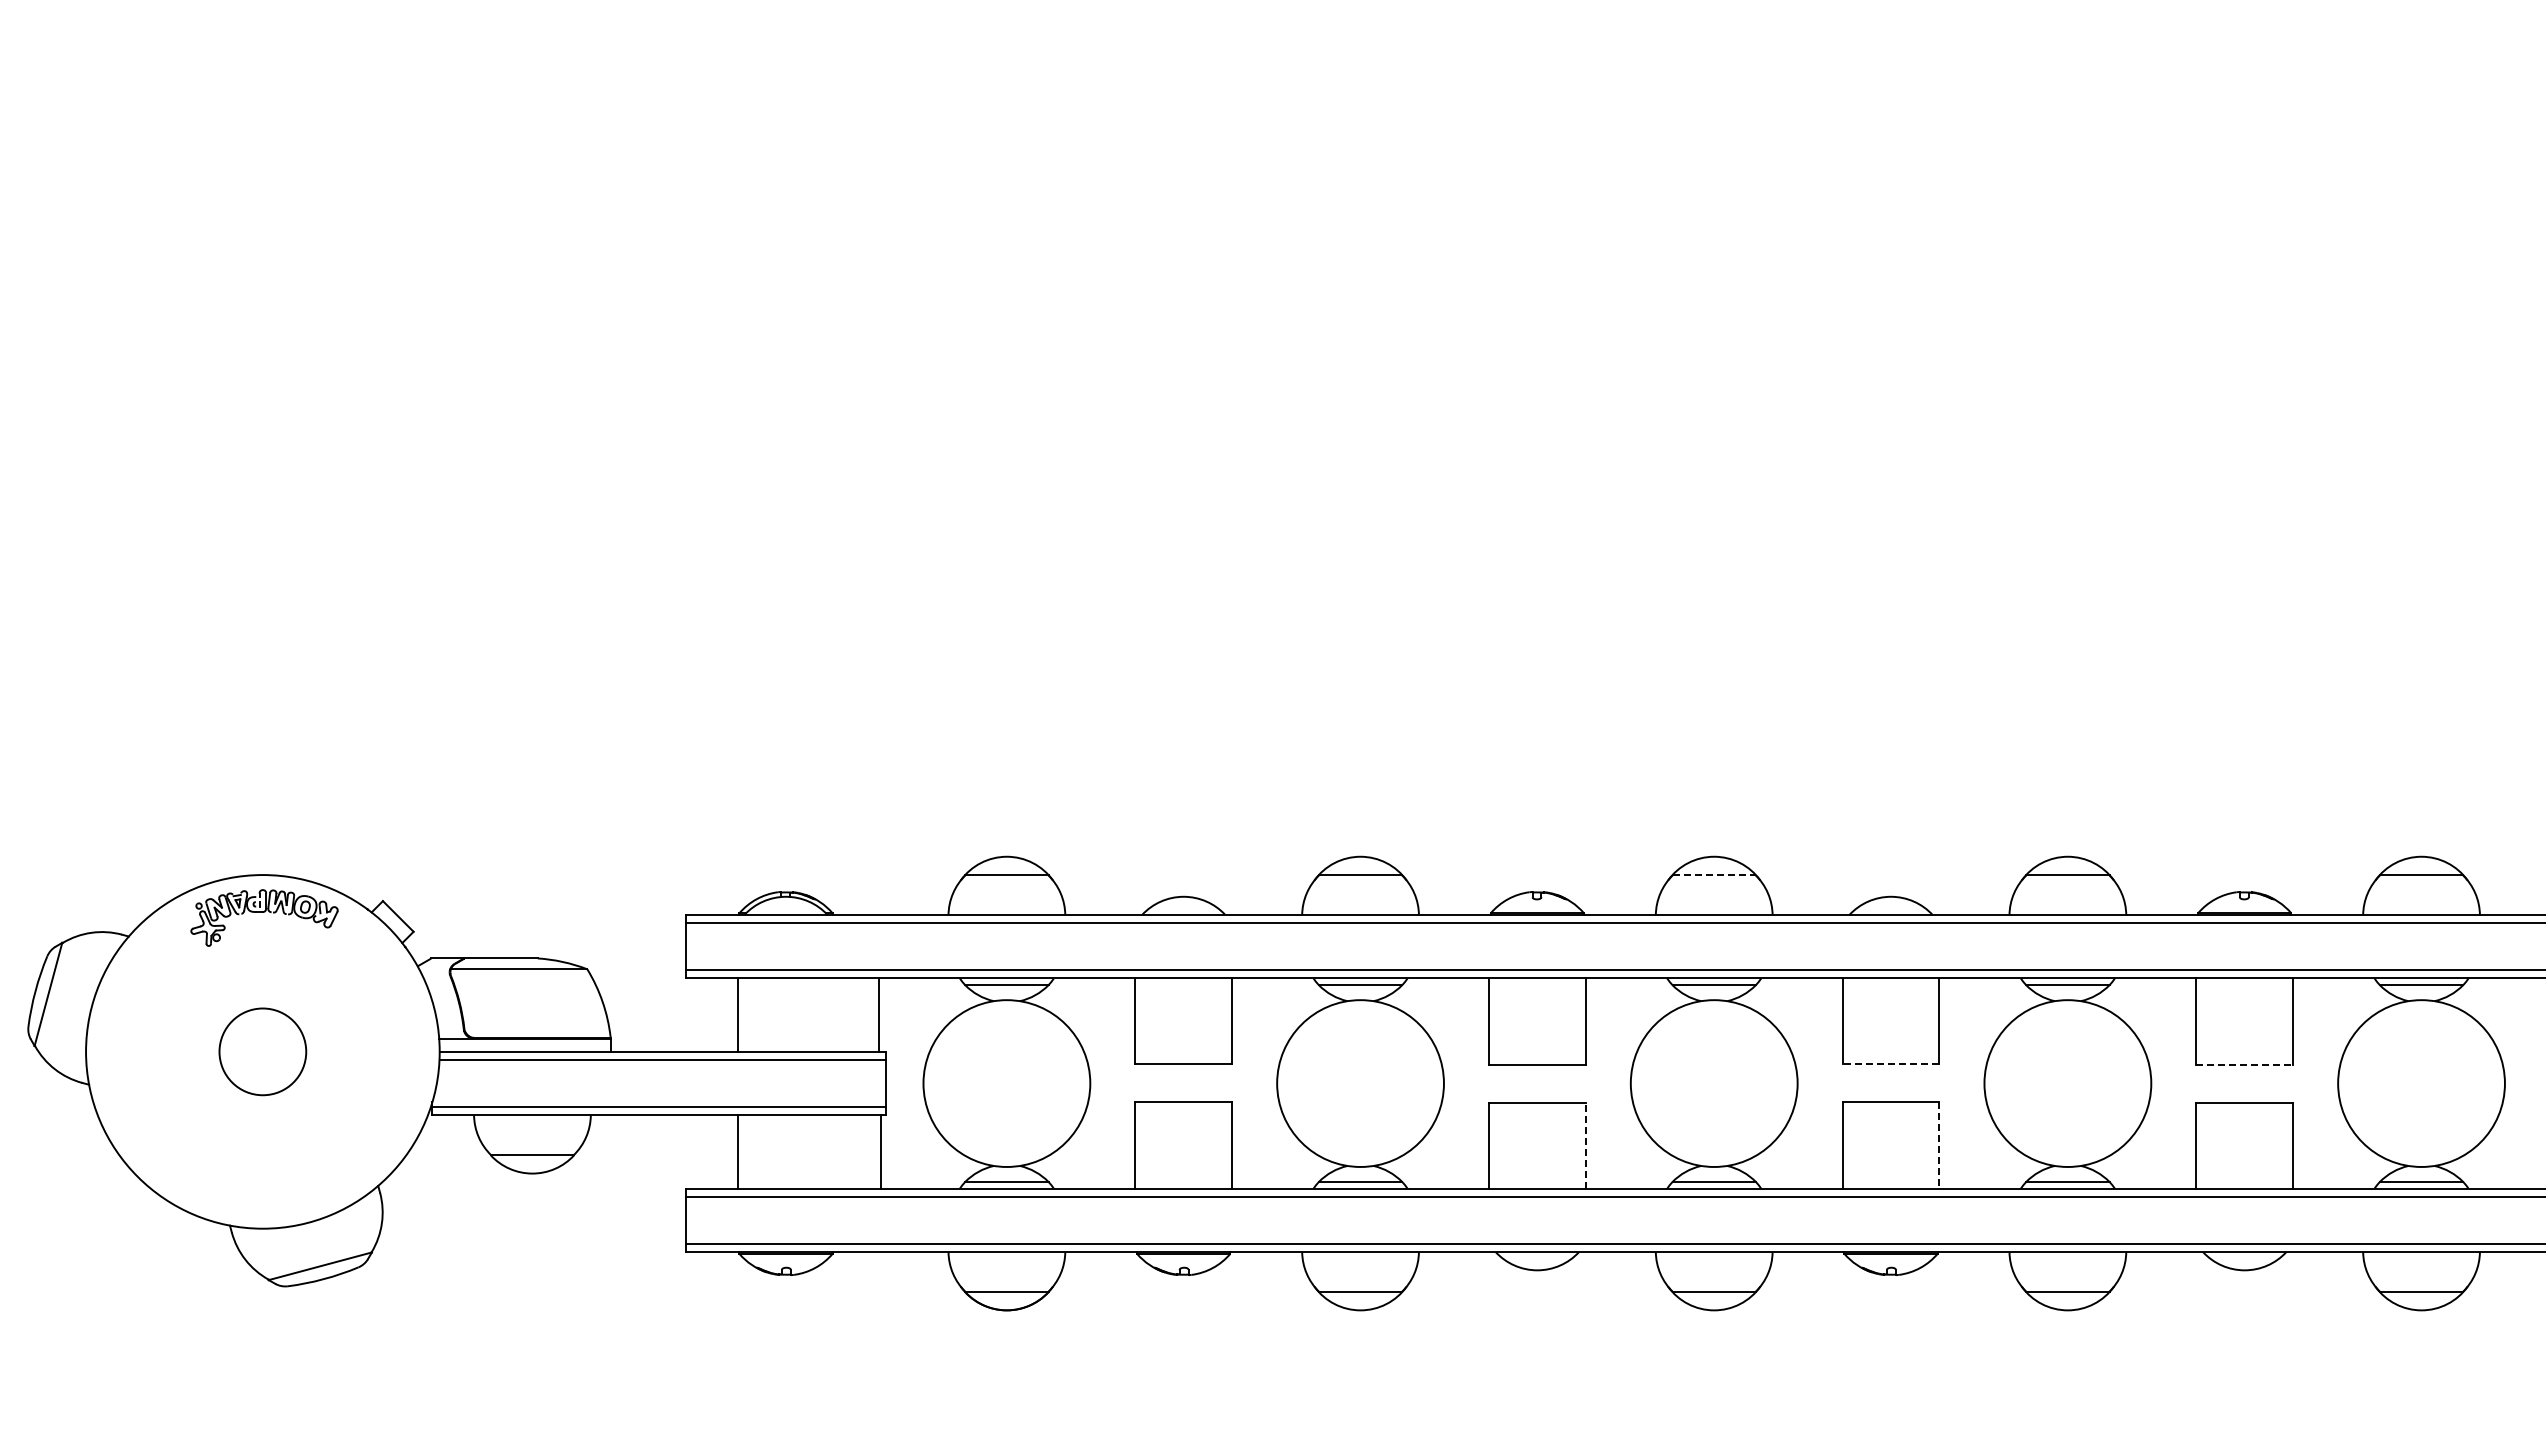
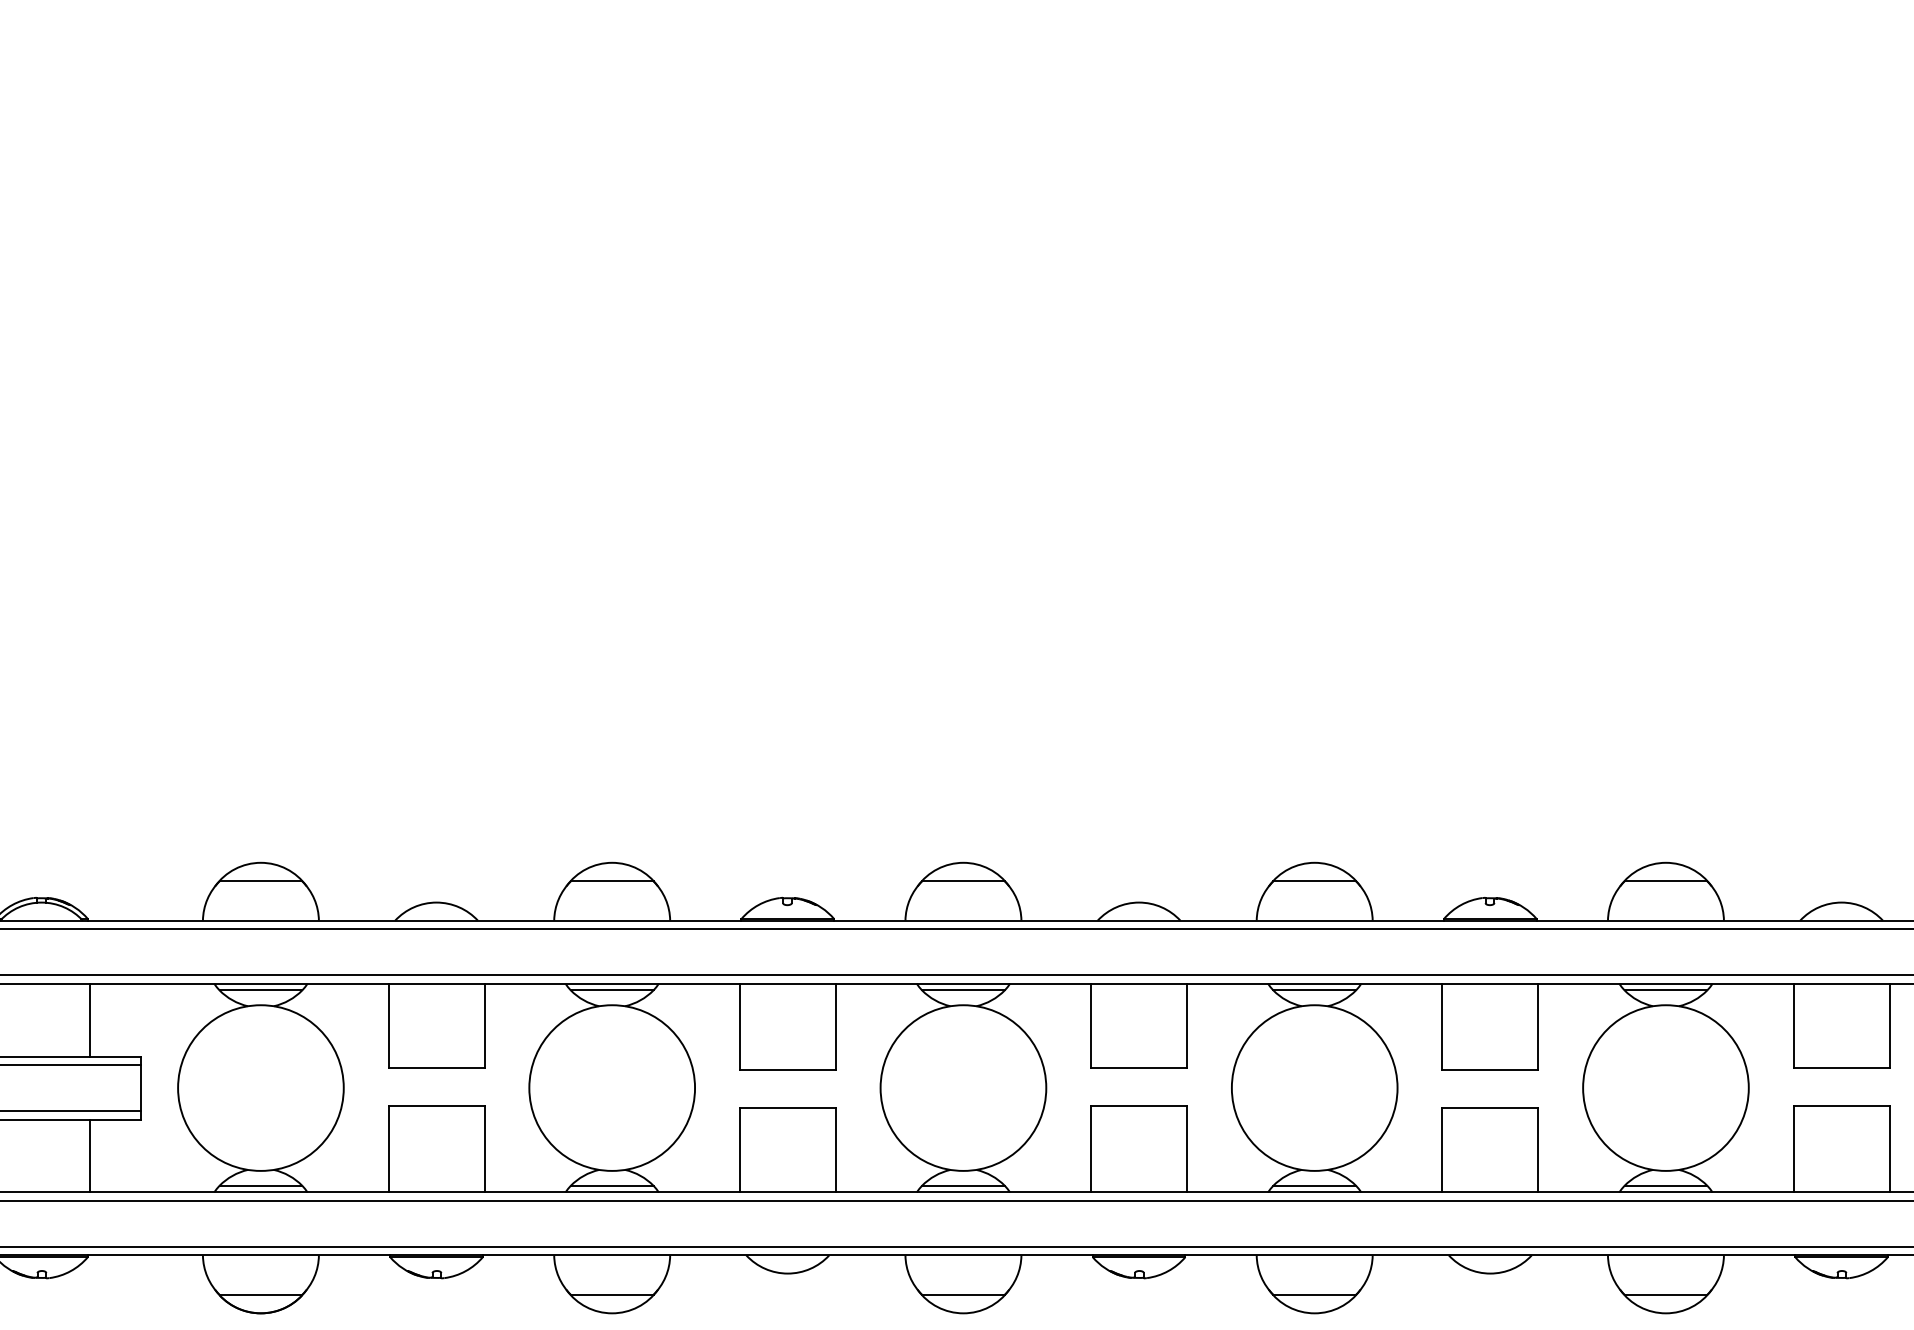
line: (1714, 875) -> (963, 881), dashed -> solid
line: (879, 1014) -> (89, 1019), moved
line: (1890, 1063) -> (1138, 1068), dashed -> solid
line: (2245, 1065) -> (1491, 1070), dashed -> solid
line: (1939, 1145) -> (1187, 1149), dashed -> solid
line: (1585, 1146) -> (835, 1150), dashed -> solid
line: (881, 1151) -> (89, 1155), moved

